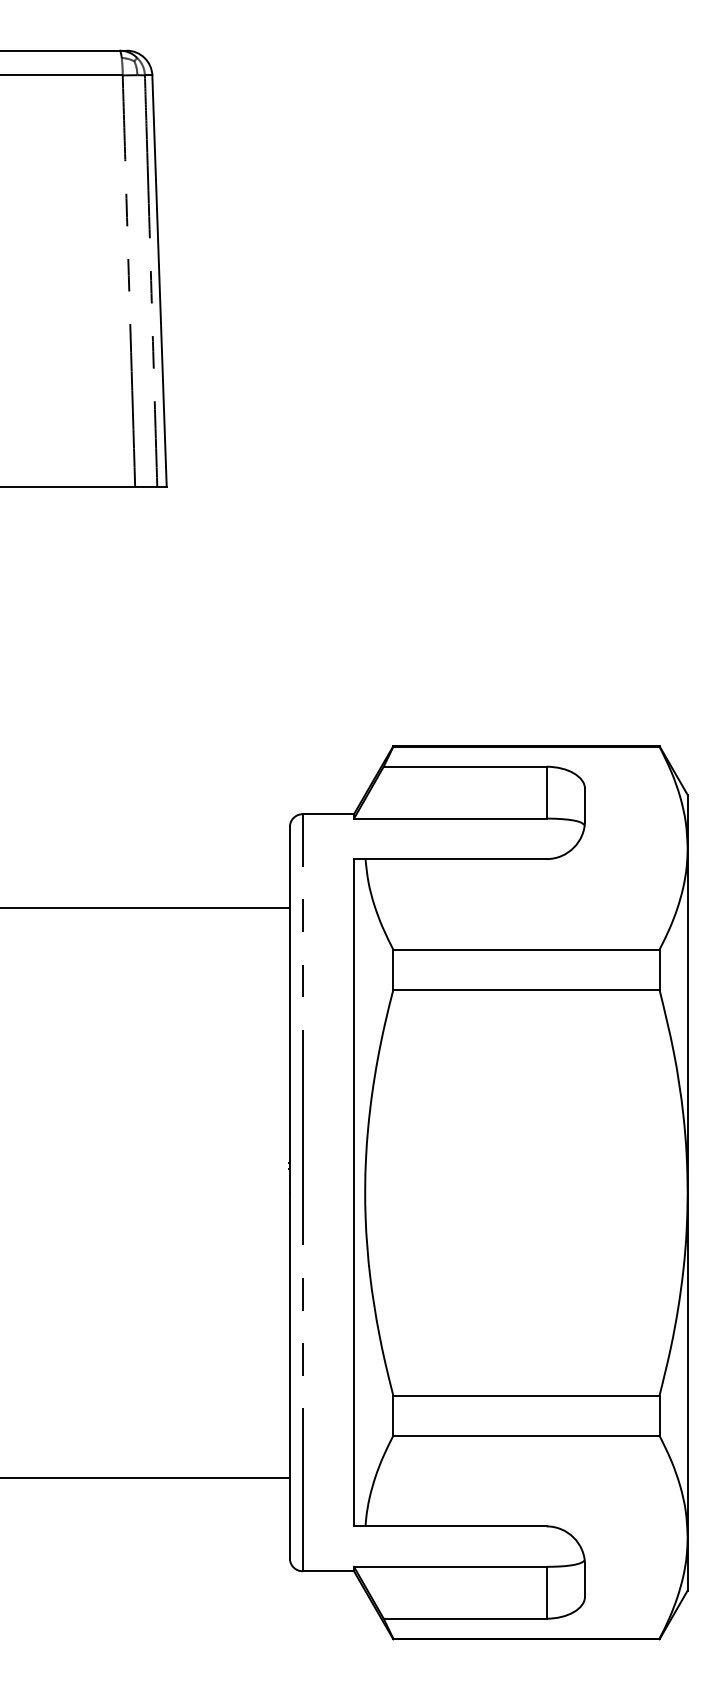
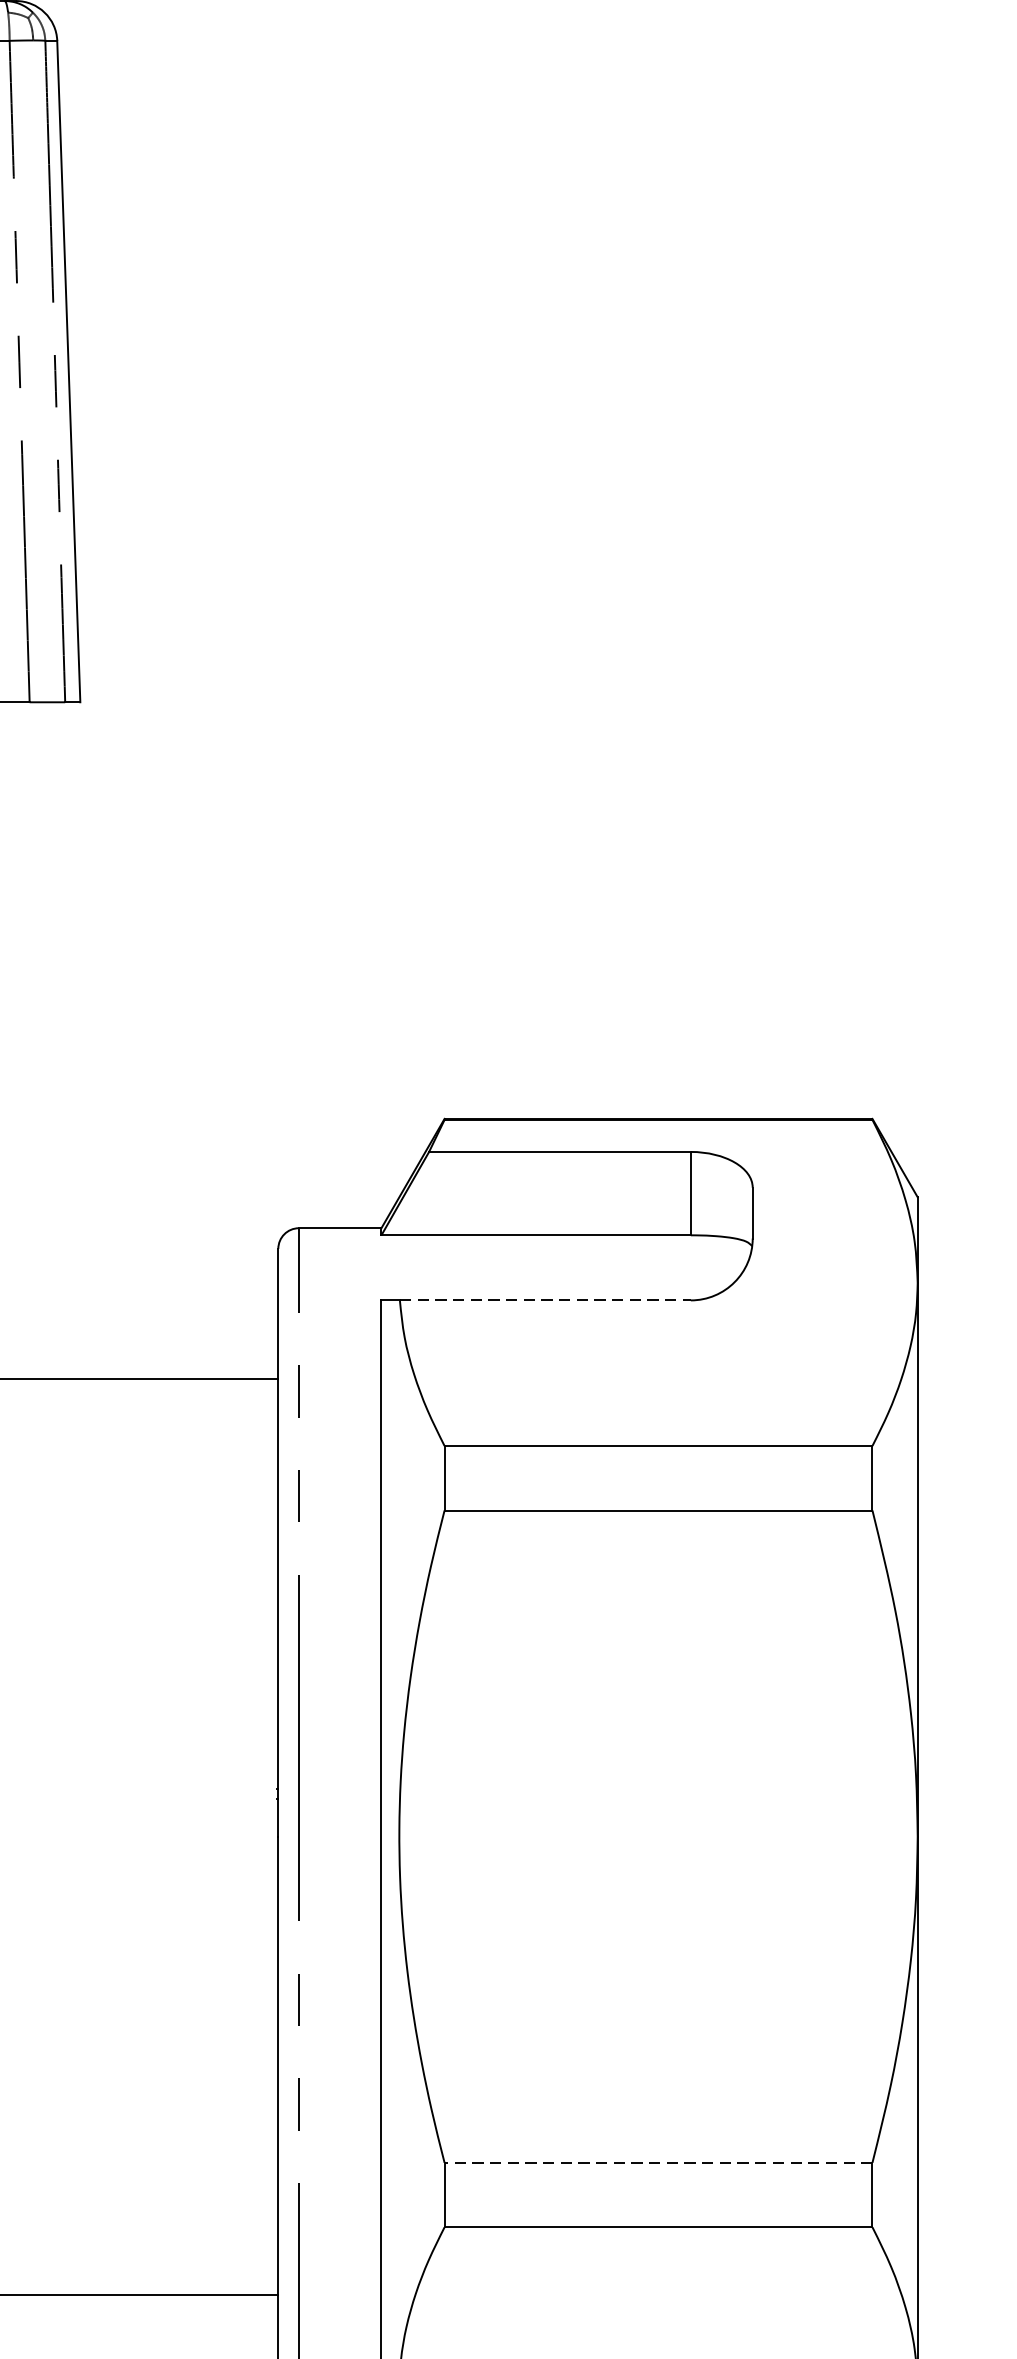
line: (456, 859) -> (546, 1301), solid -> dashed
line: (525, 1395) -> (657, 2162), solid -> dashed

